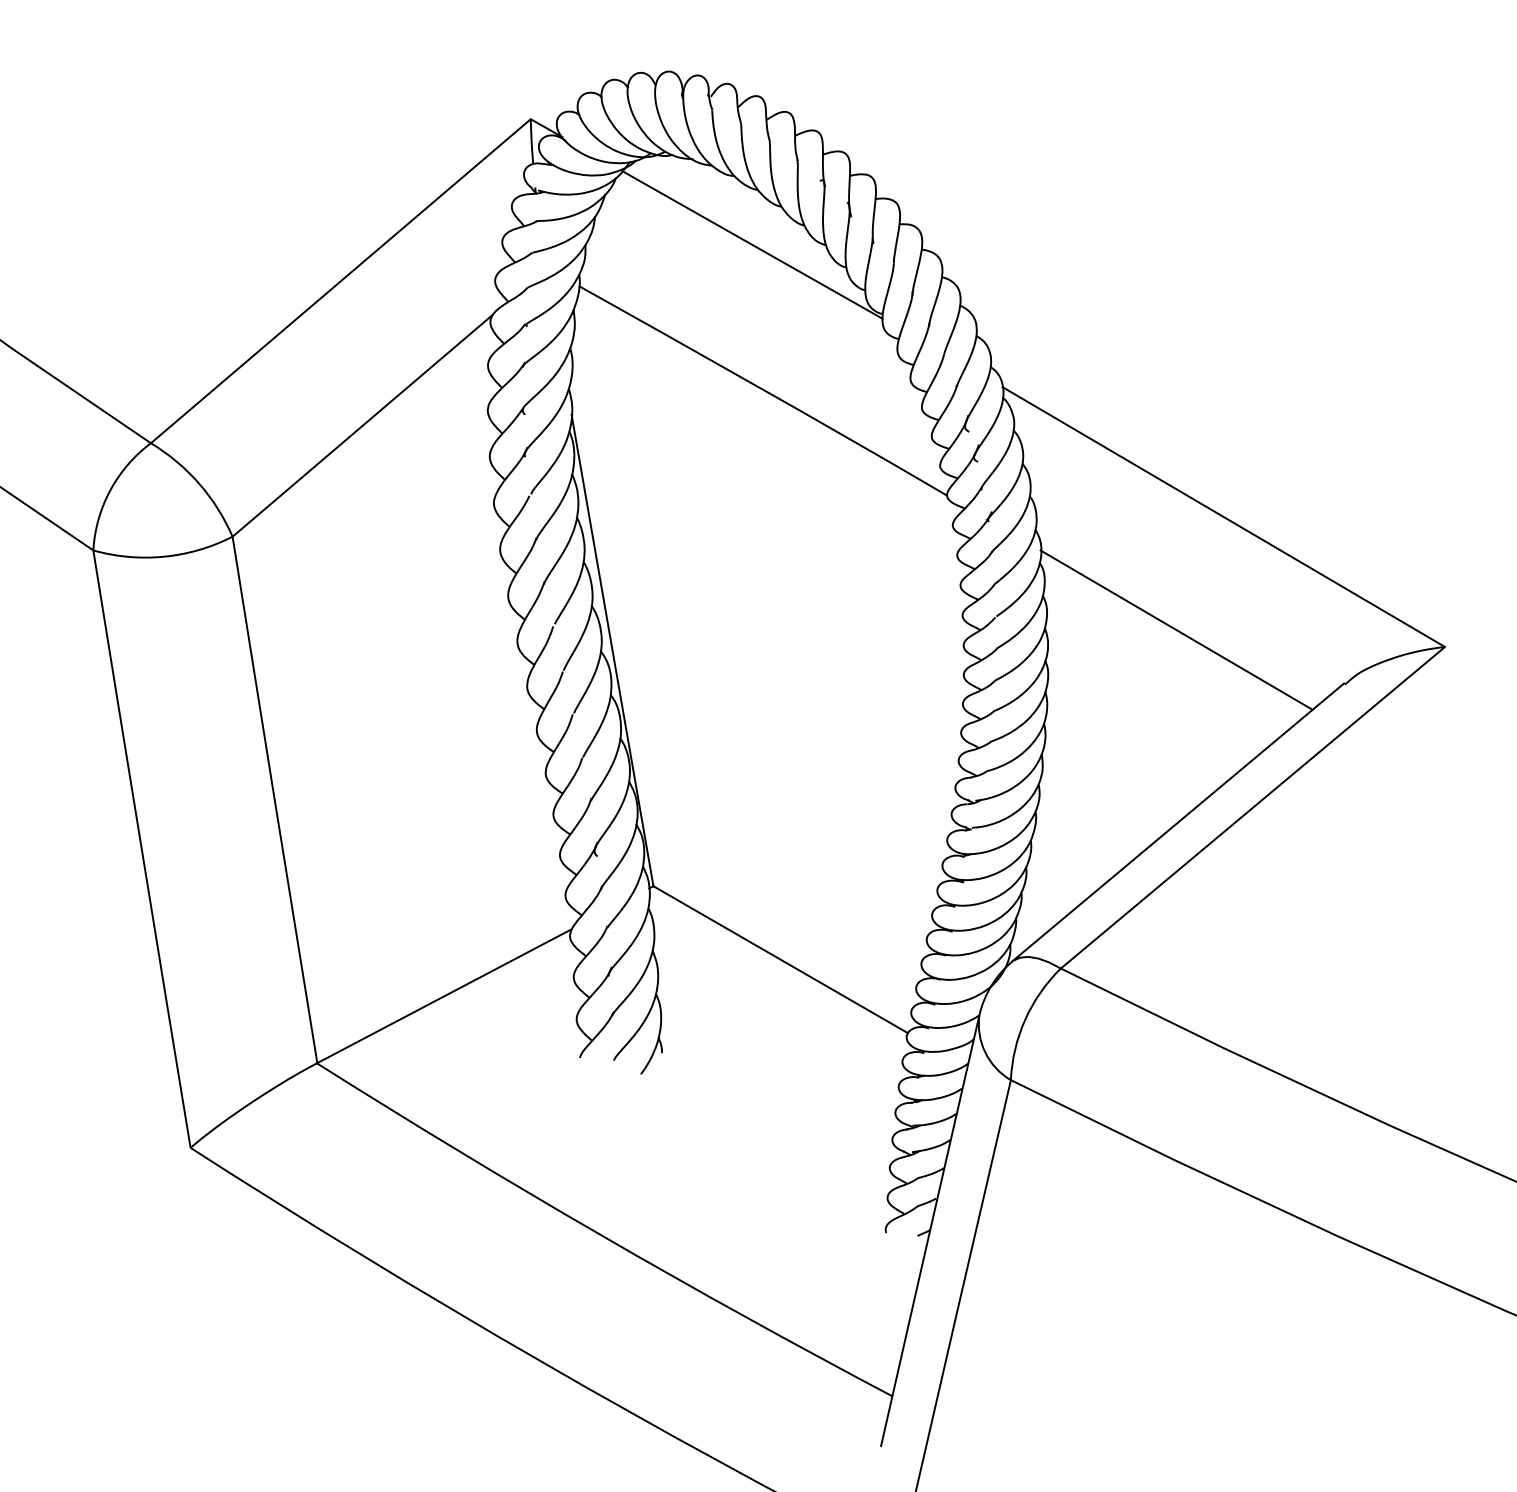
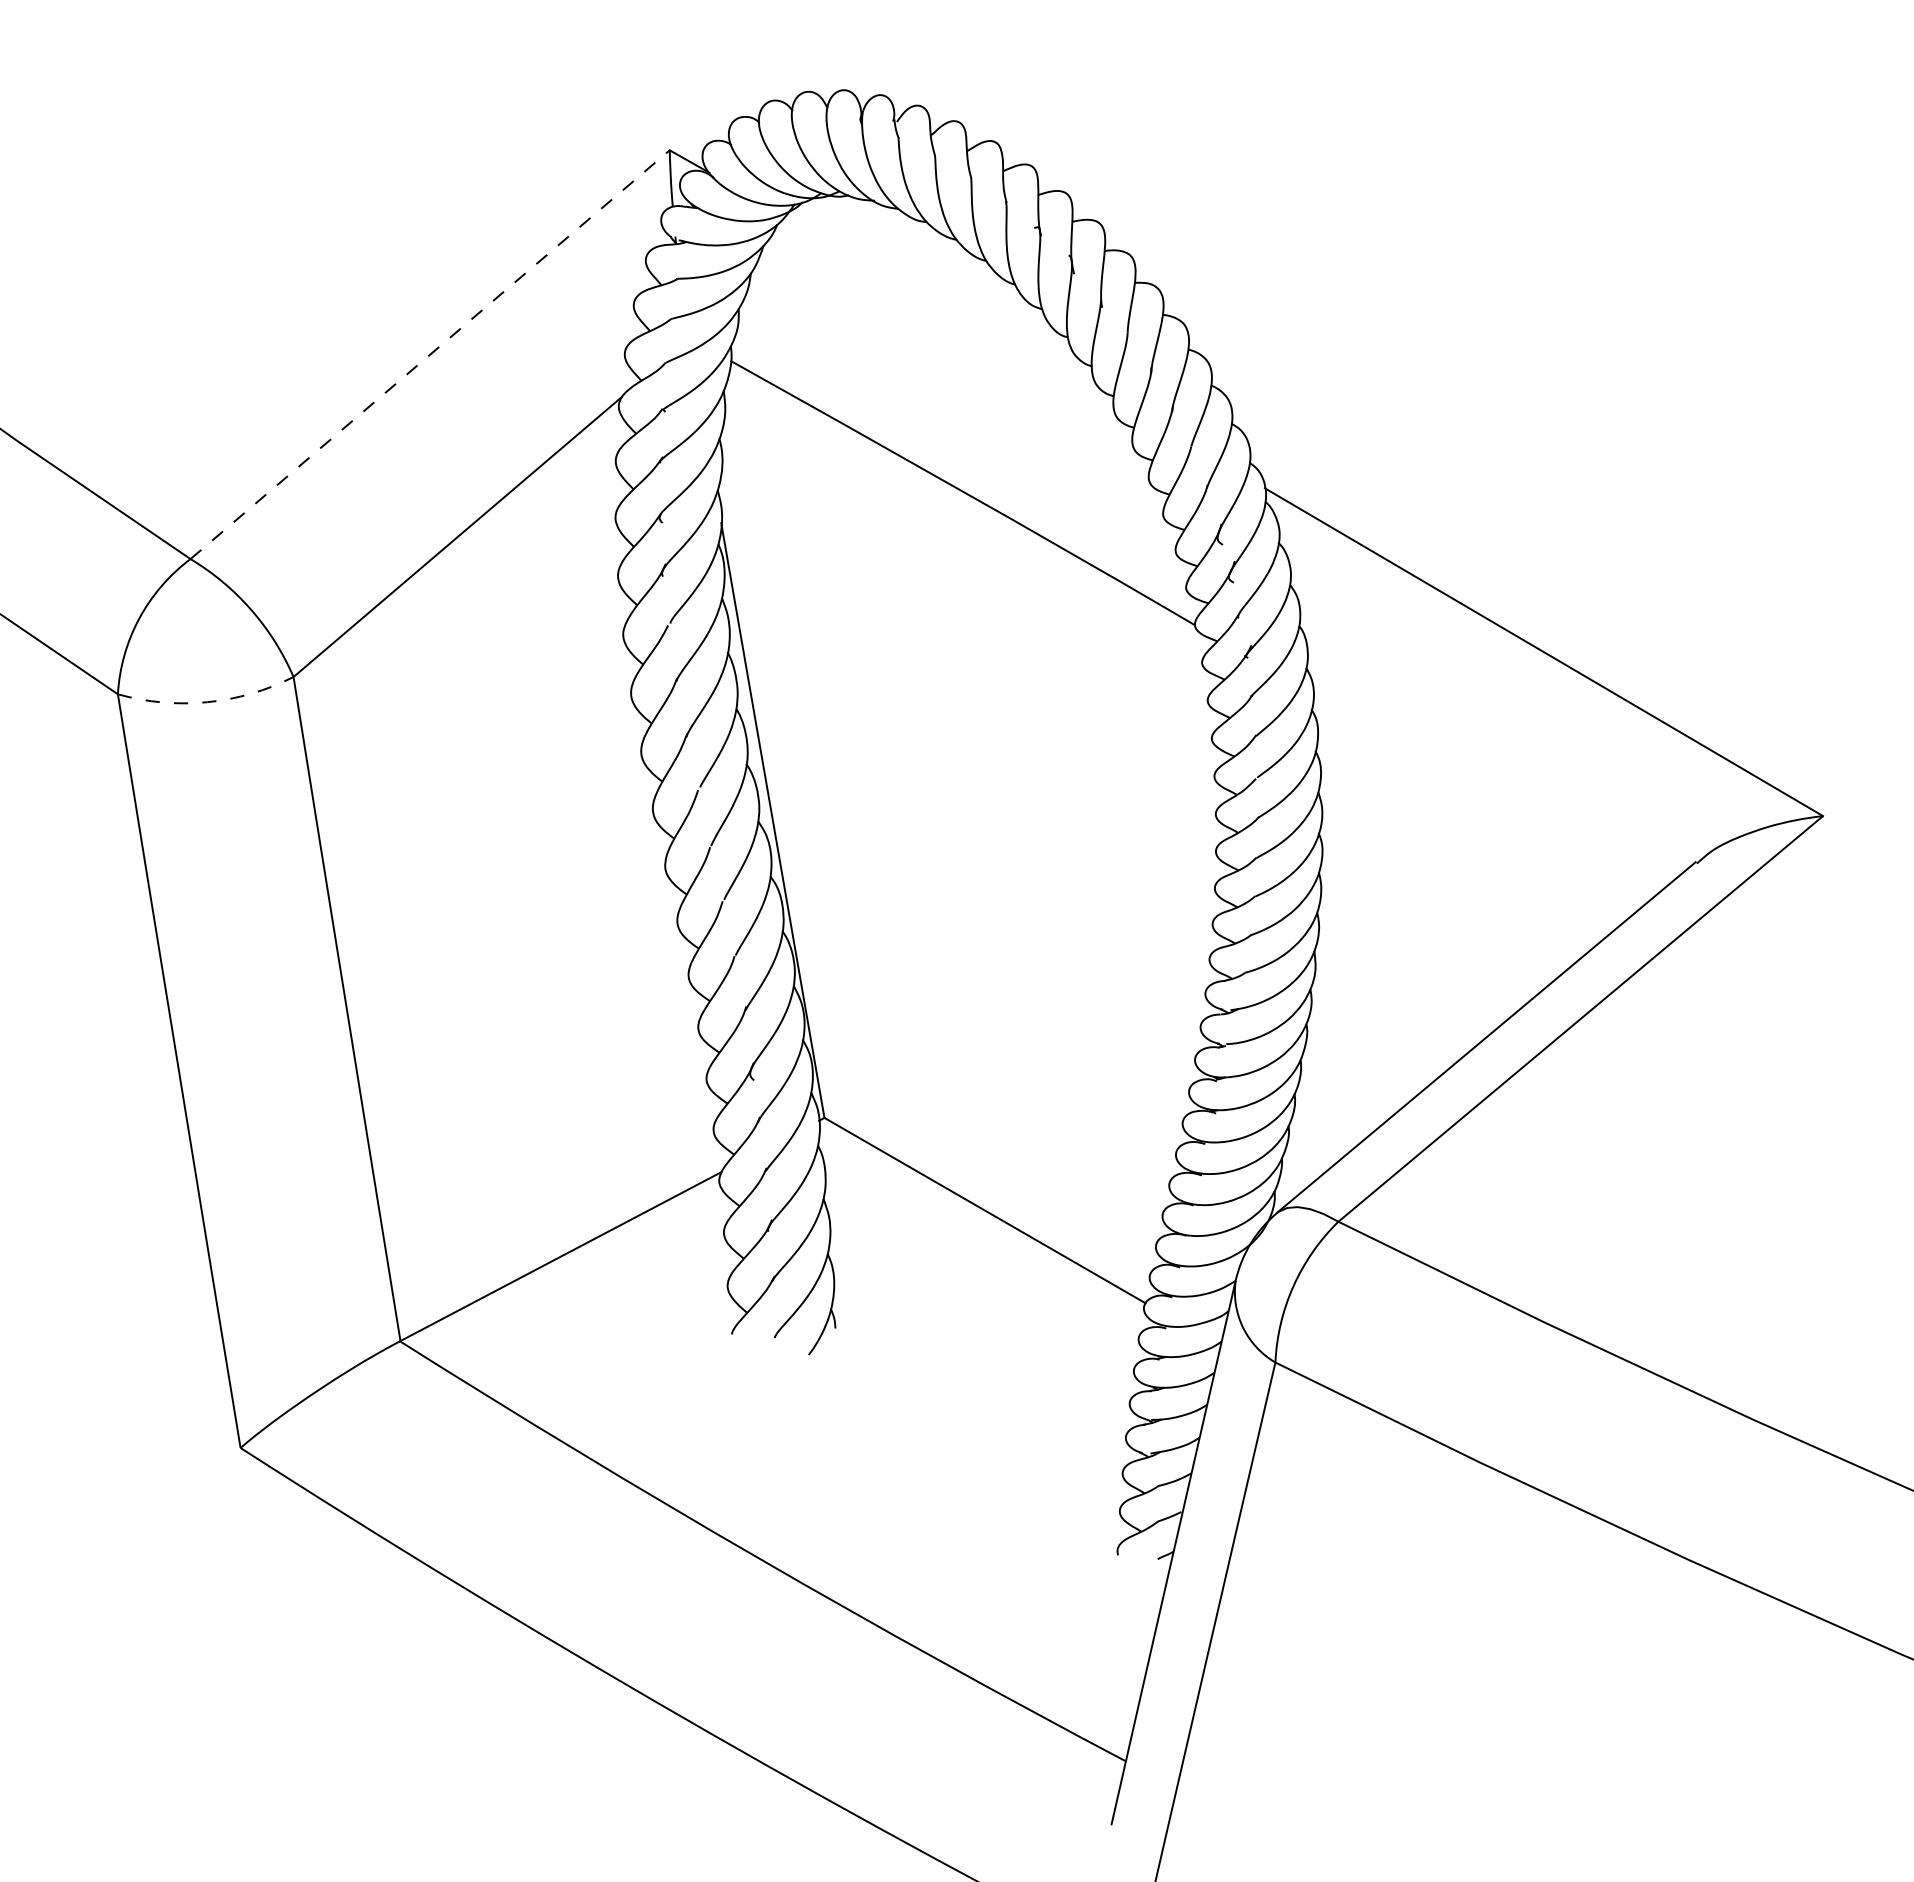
line: (752, 244) -> (949, 308), removed
line: (340, 281) -> (429, 354), solid -> dashed
arc: (164, 556) -> (207, 702), solid -> dashed
line: (1176, 629) -> (1484, 794), removed

